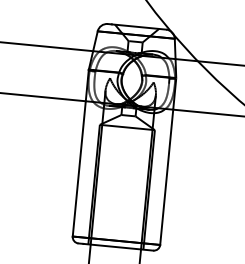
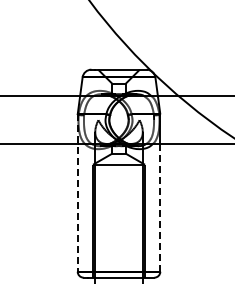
line: (80, 153) -> (77, 193), solid -> dashed
line: (166, 176) -> (160, 207), solid -> dashed

